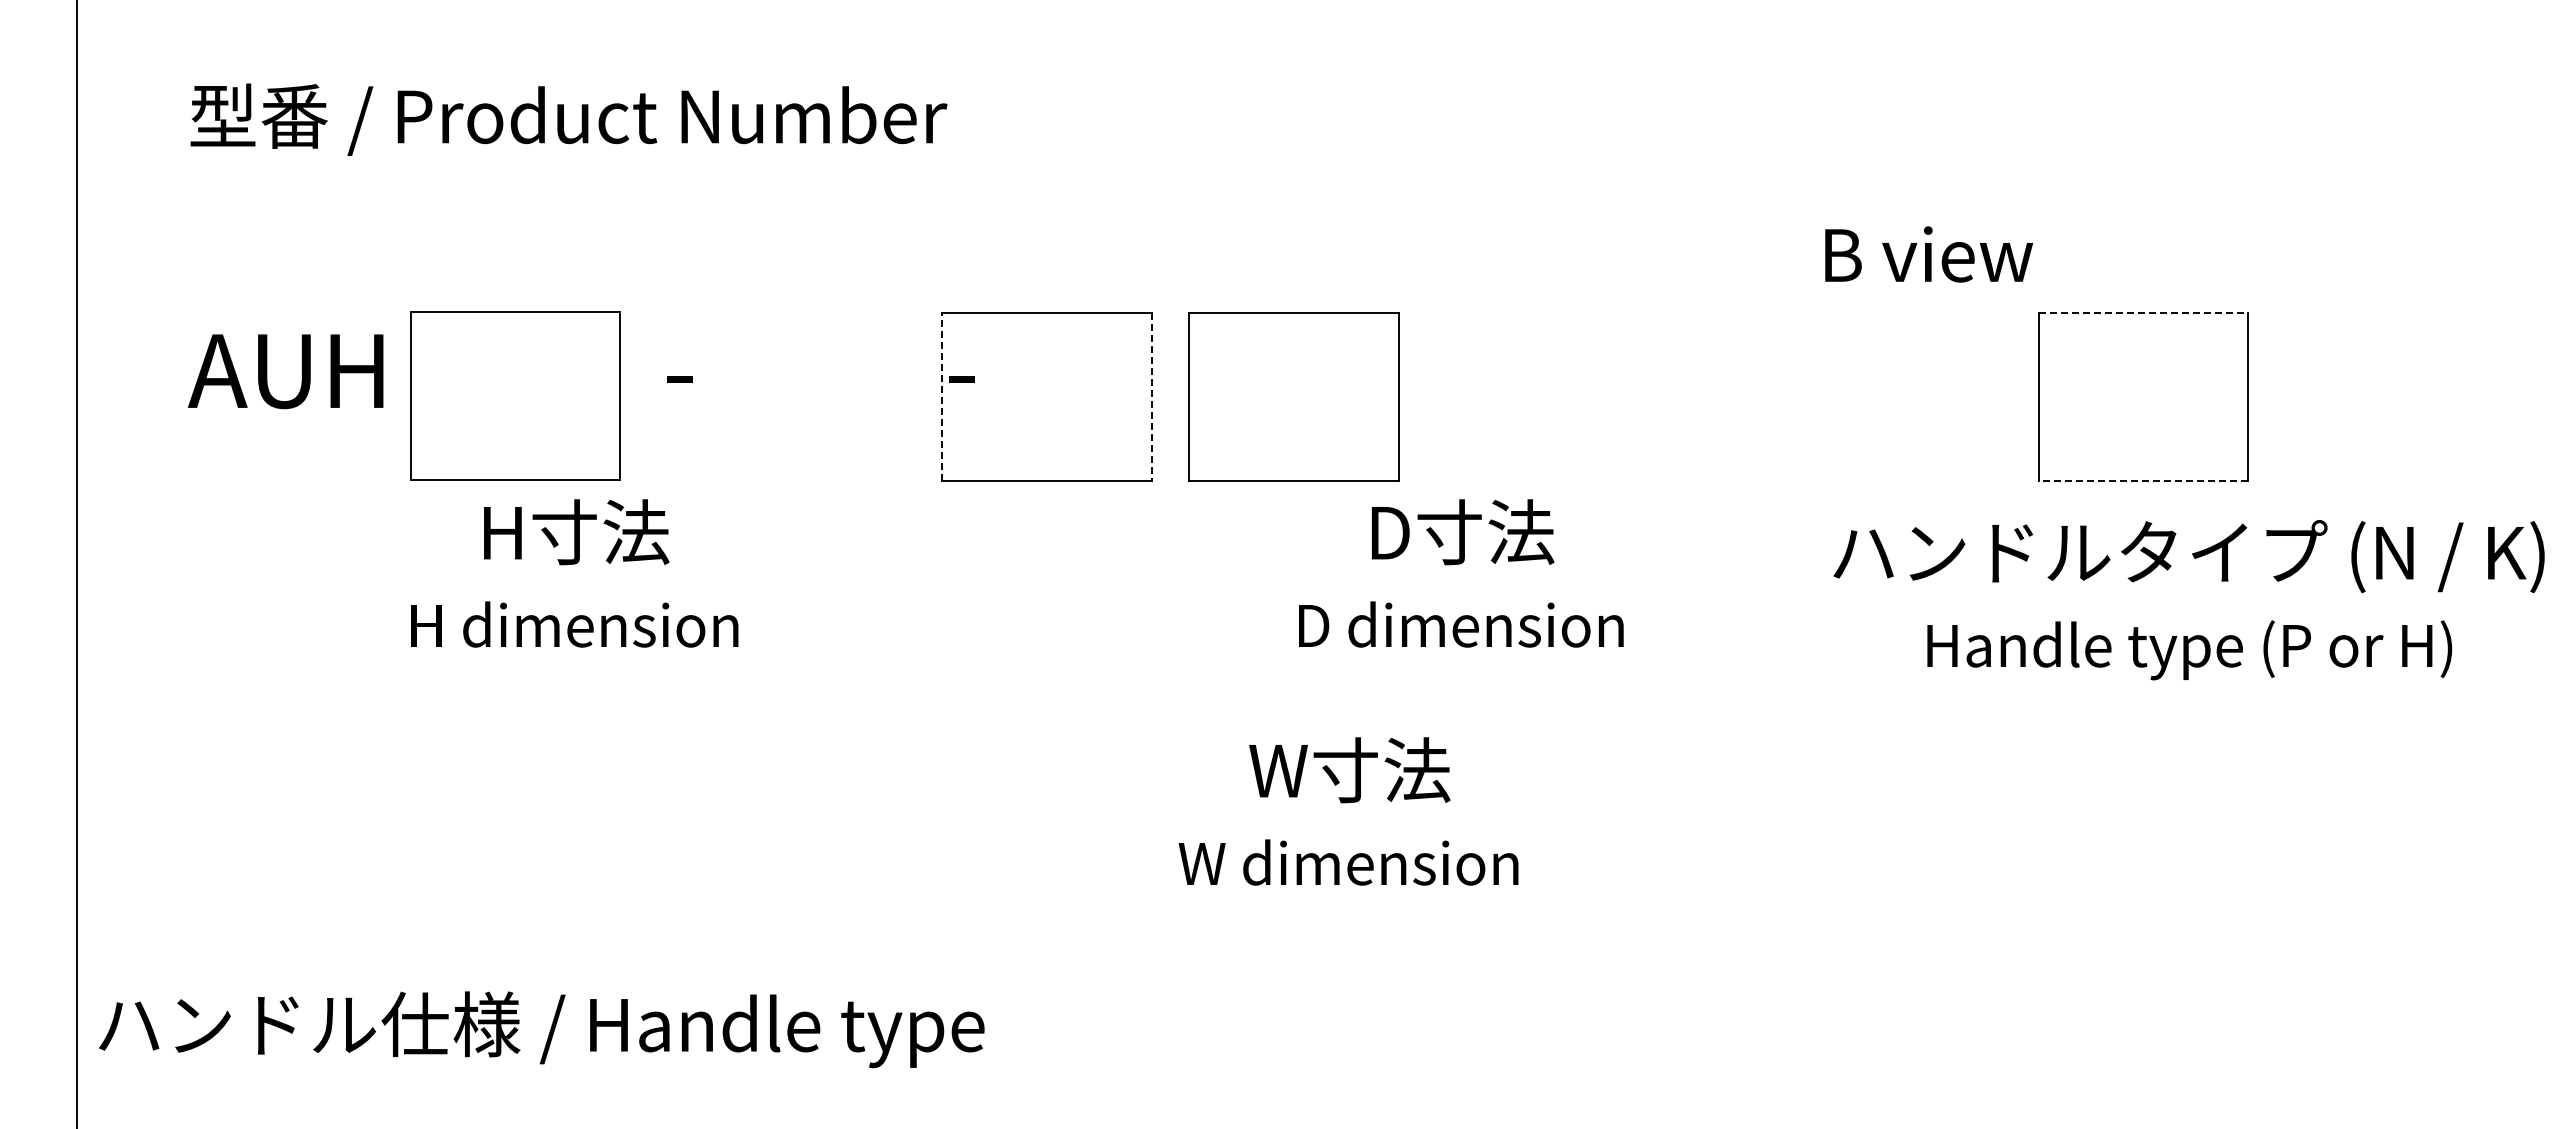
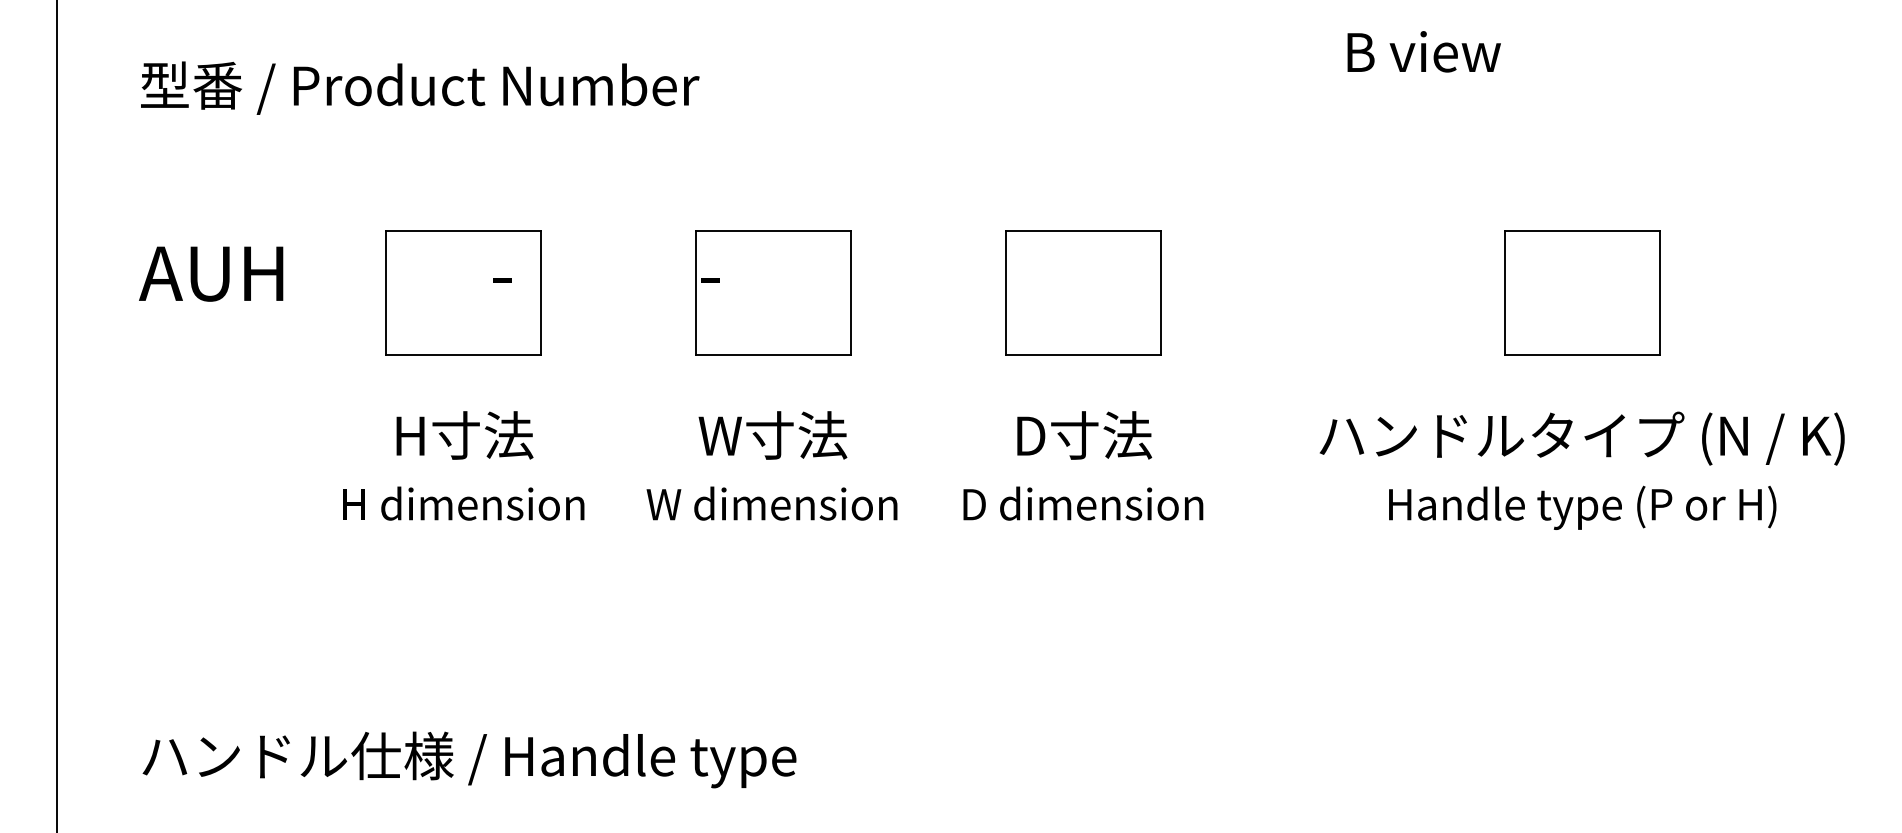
text: (1929, 254) -> (1424, 51), moved
line: (2143, 313) -> (1582, 231), dashed -> solid
part: (515, 395) -> (463, 292), moved
part: (1293, 396) -> (1082, 292), moved
line: (942, 397) -> (695, 293), dashed -> solid
line: (1152, 397) -> (850, 293), dashed -> solid
line: (2143, 480) -> (1582, 354), dashed -> solid
text: (574, 573) -> (463, 465), moved
text: (1461, 573) -> (1083, 465), moved
text: (2188, 600) -> (1581, 471), moved
text: (1348, 811) -> (771, 465), moved
text: (541, 1029) -> (469, 759), moved

